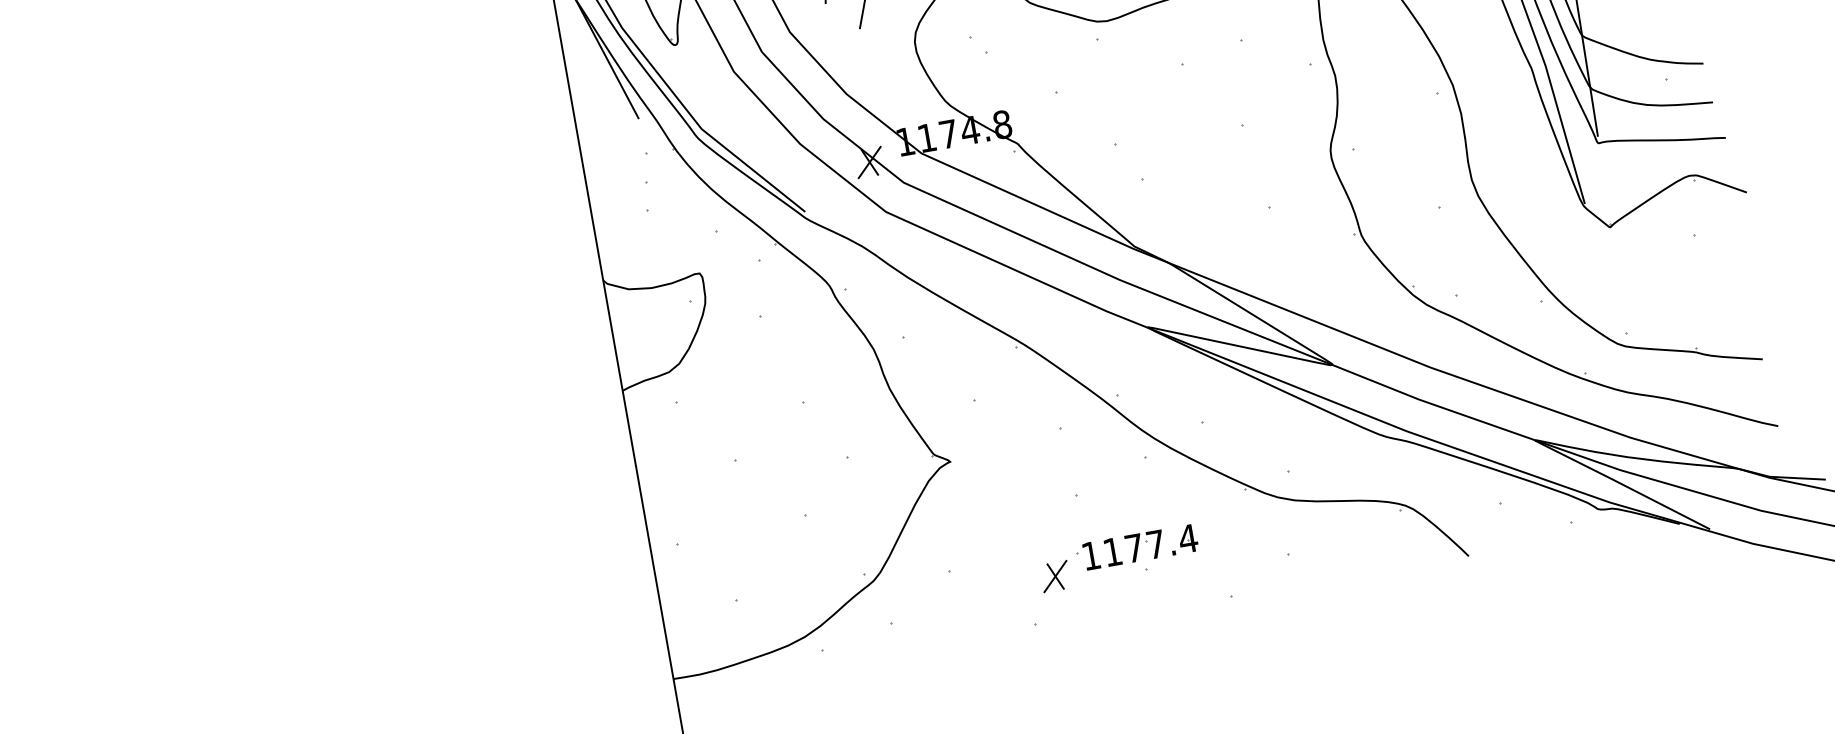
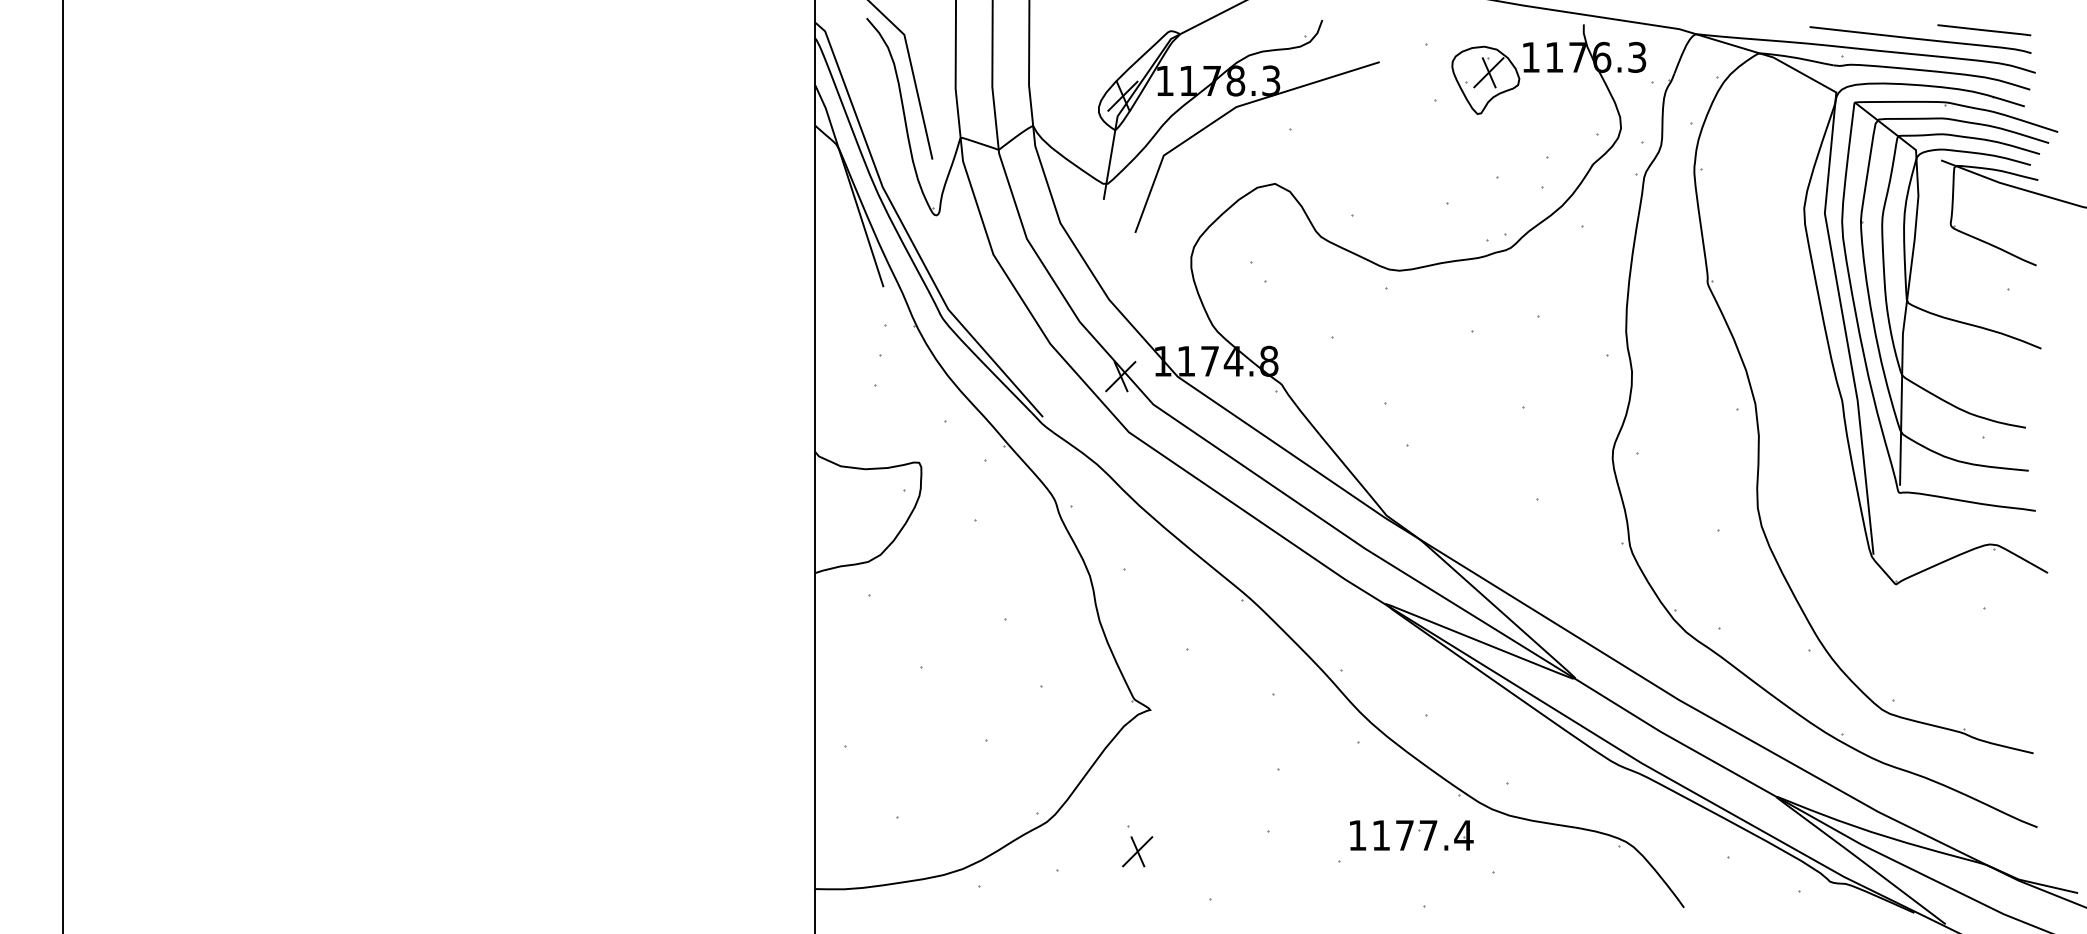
part: (1140, 547) -> (1411, 835), moved
part: (1055, 576) -> (1137, 851), moved

